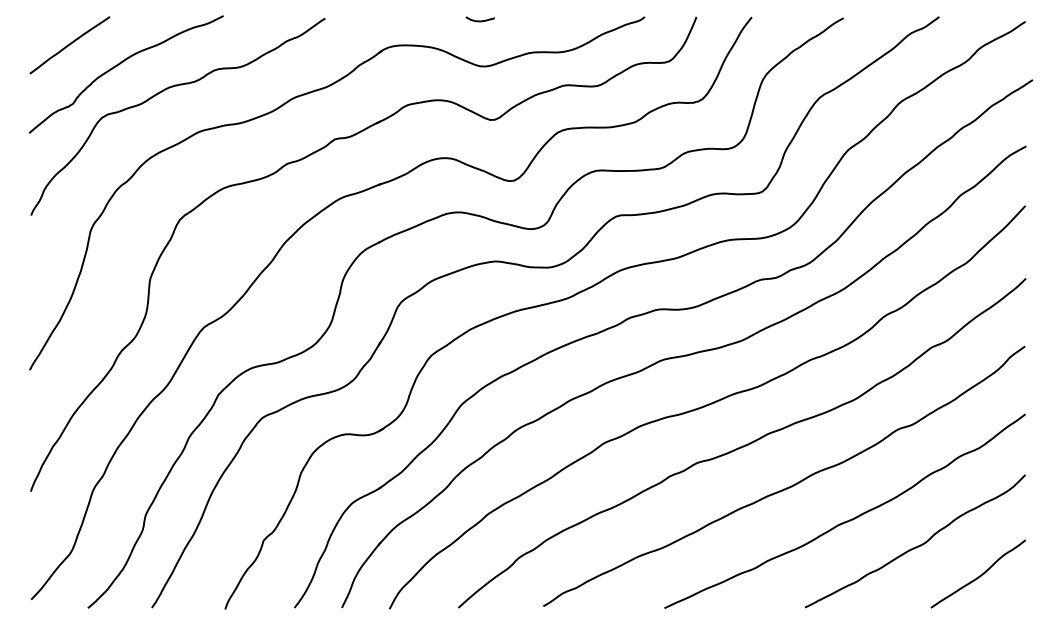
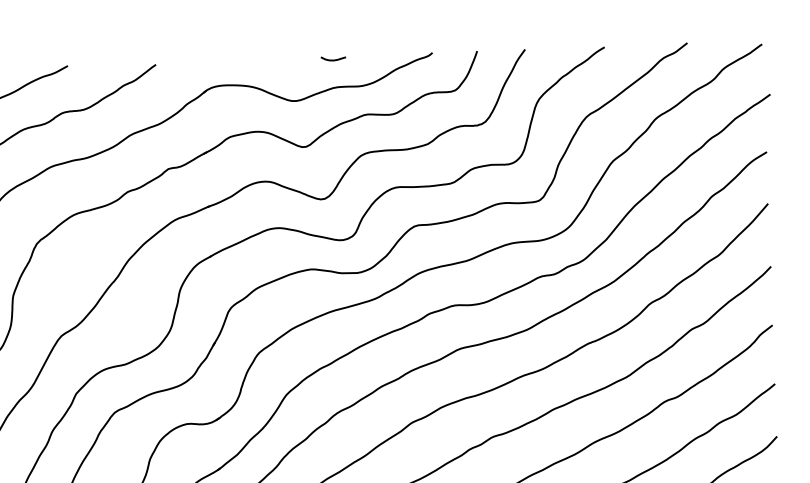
curve: (479, 20) -> (332, 59), moved

